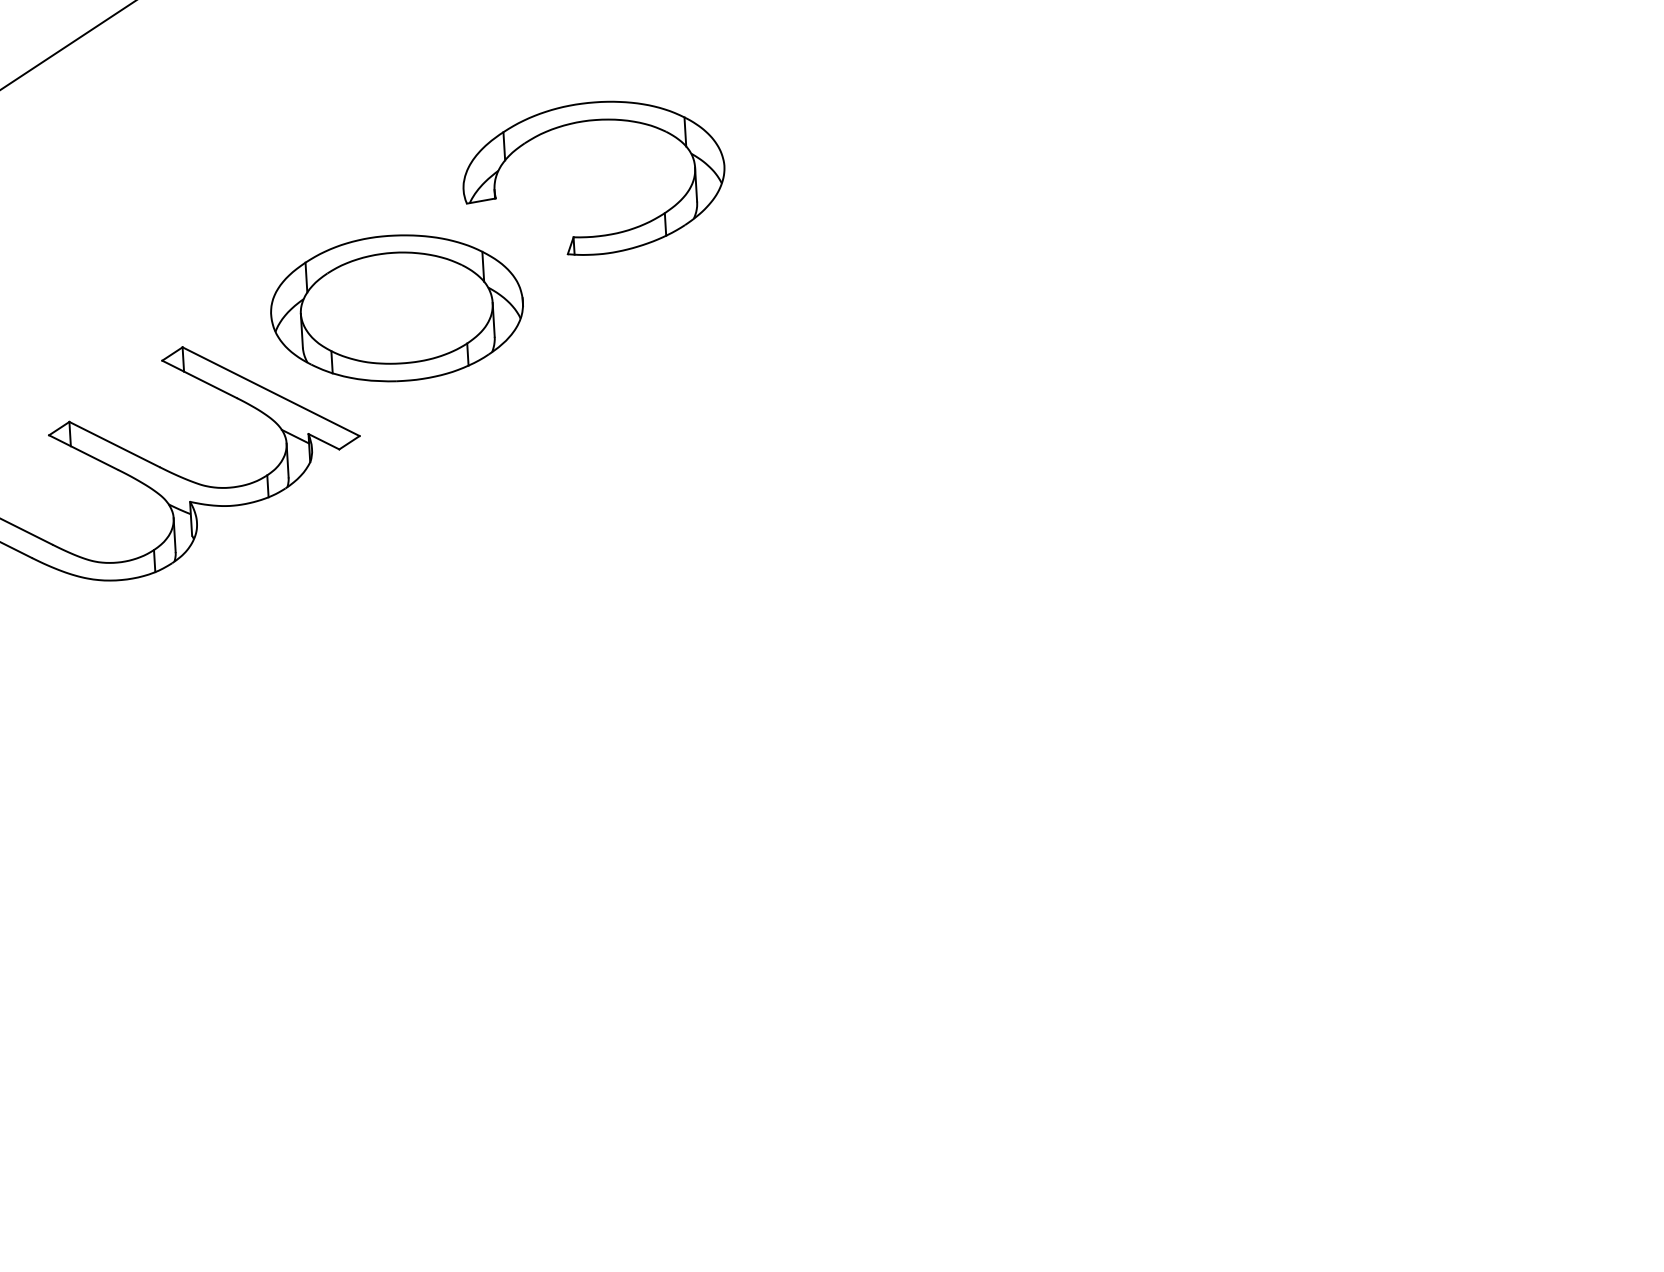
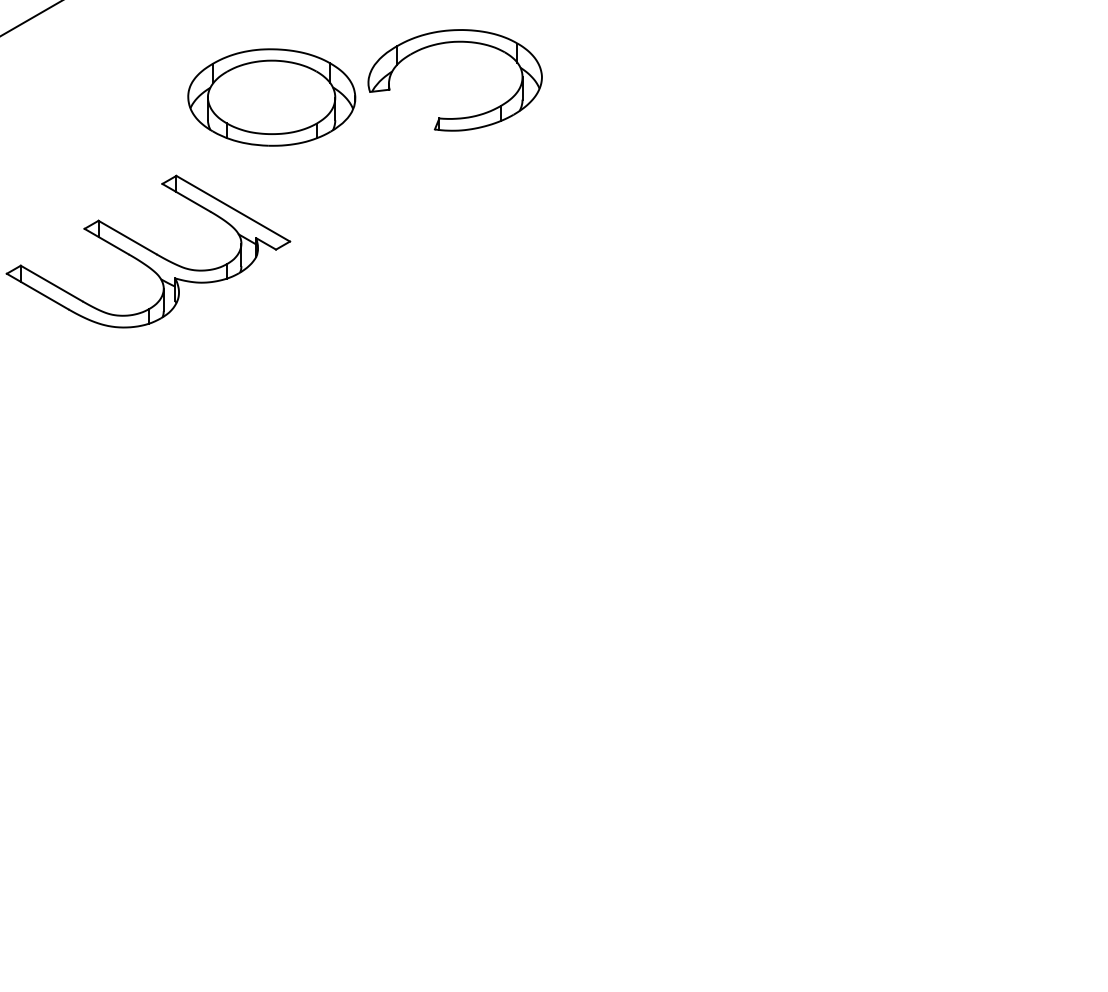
part: (396, 308) -> (271, 97), moved

